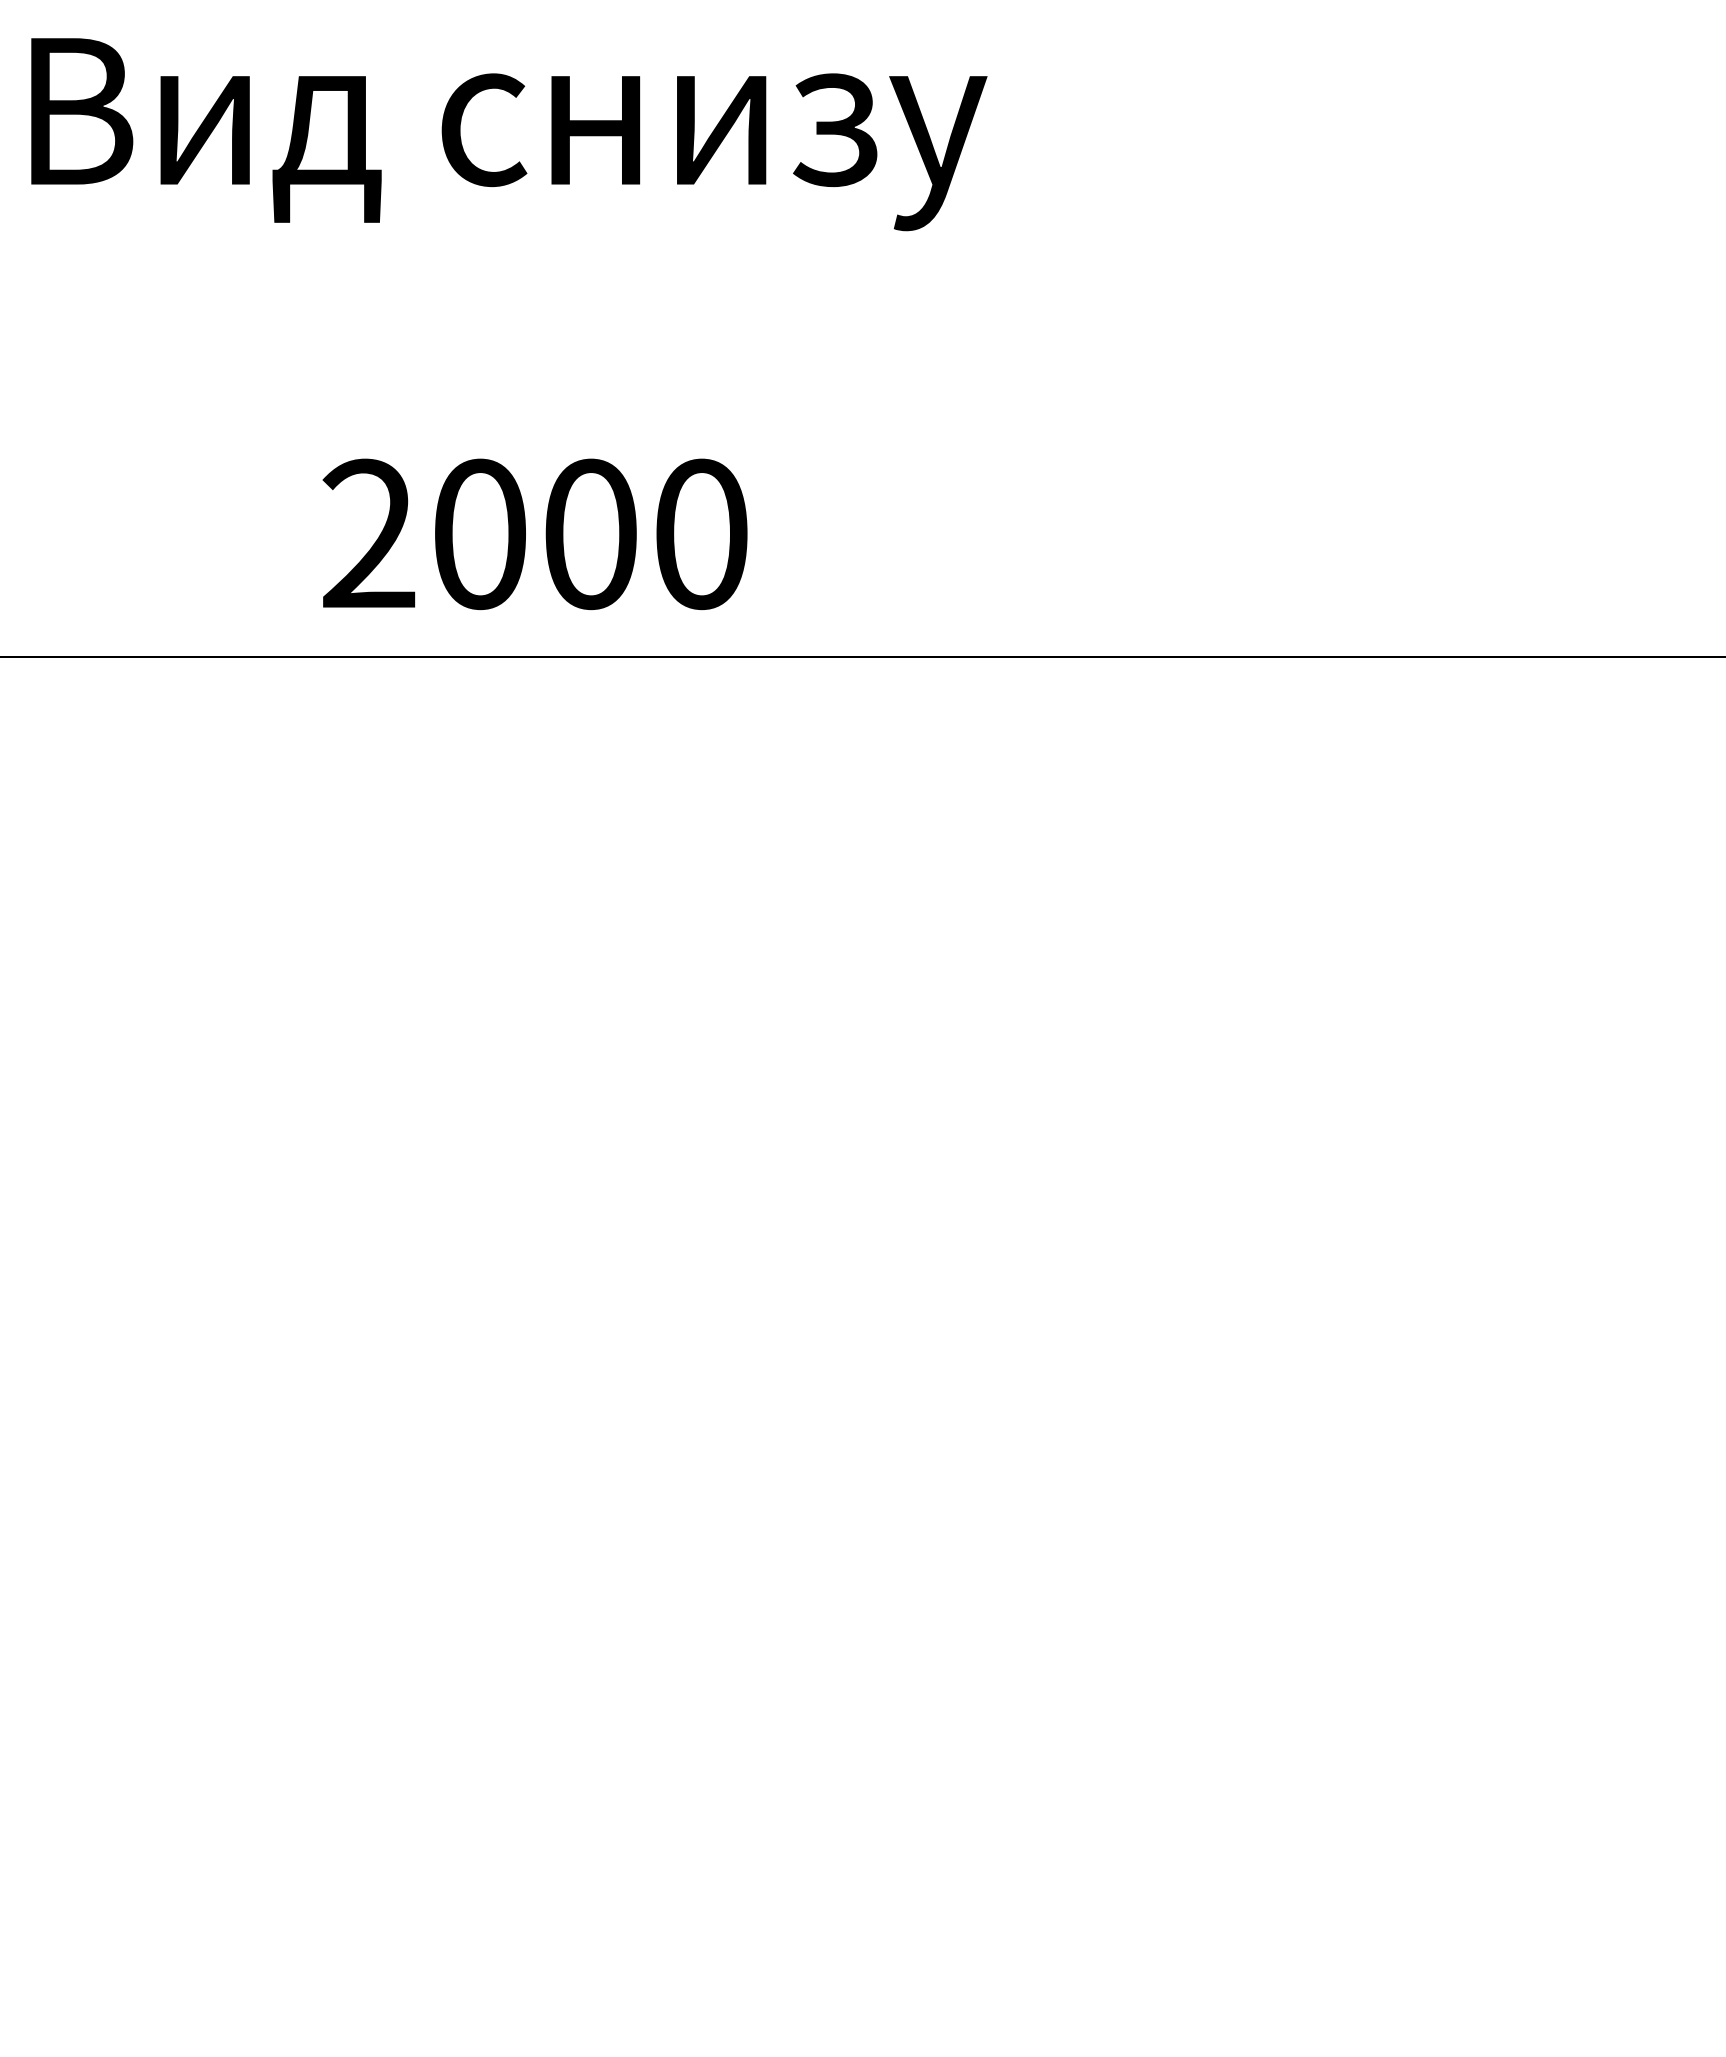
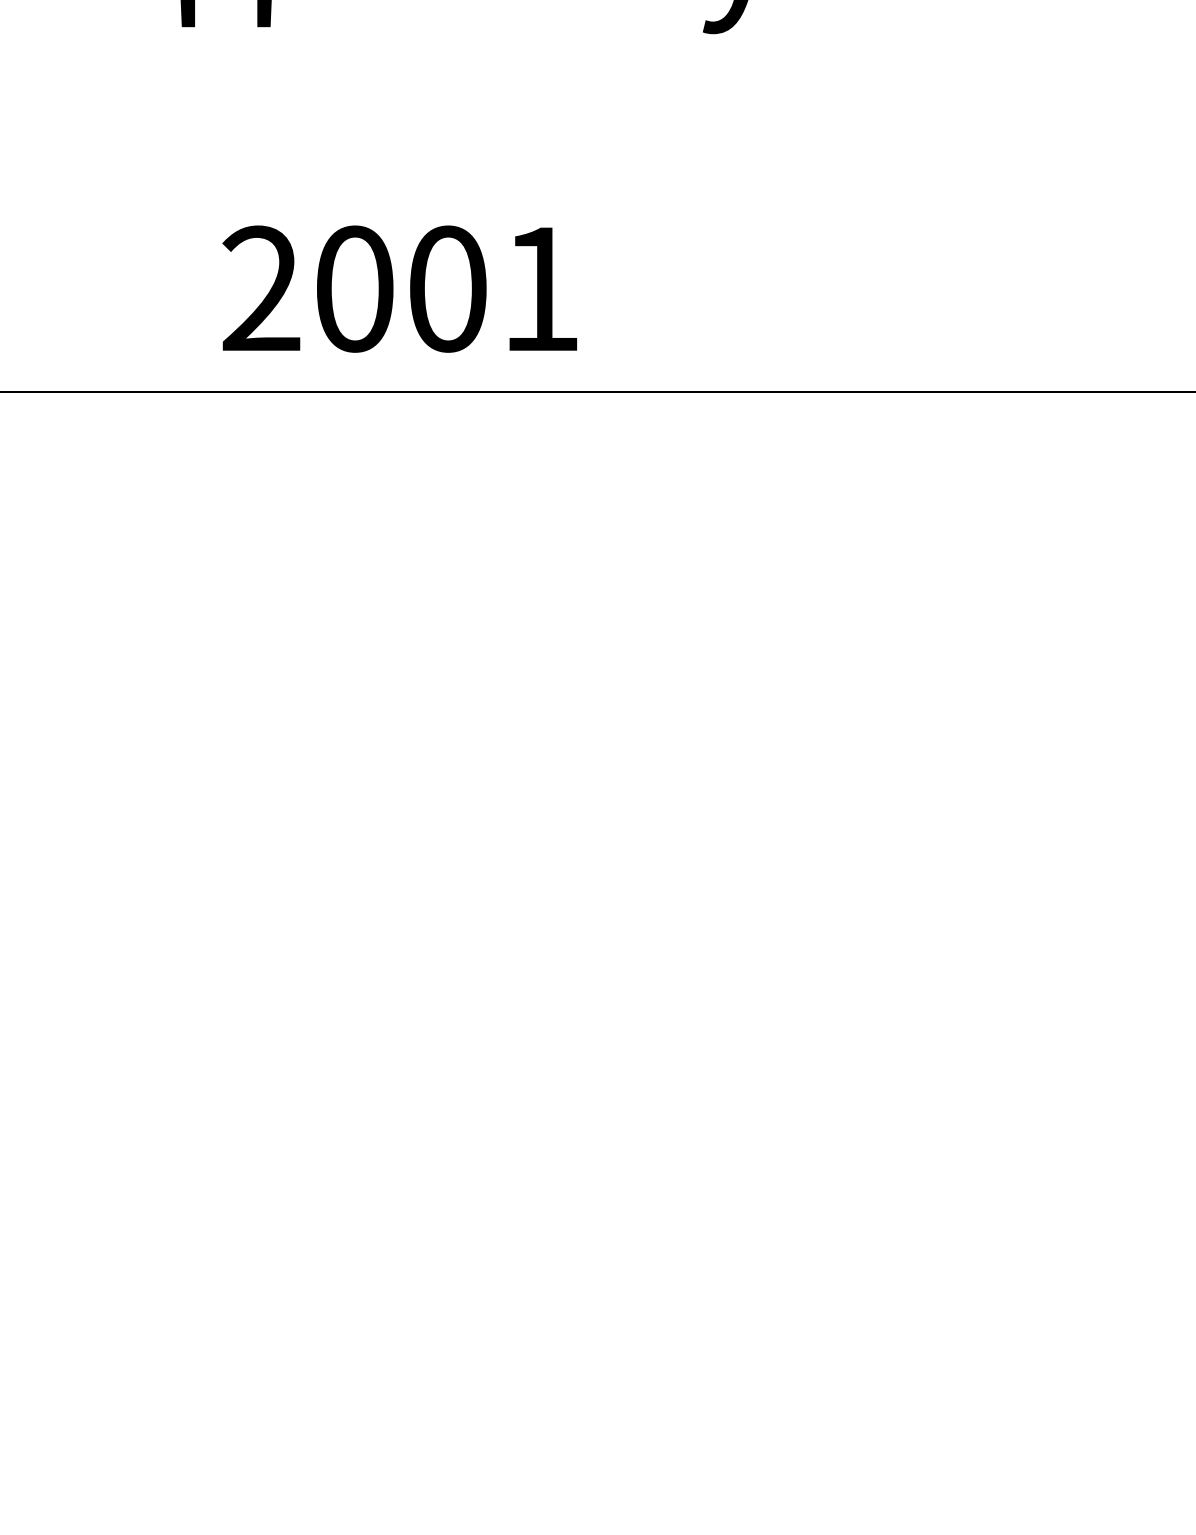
text: (701, 534) -> (541, 289), 2000 -> 2001

